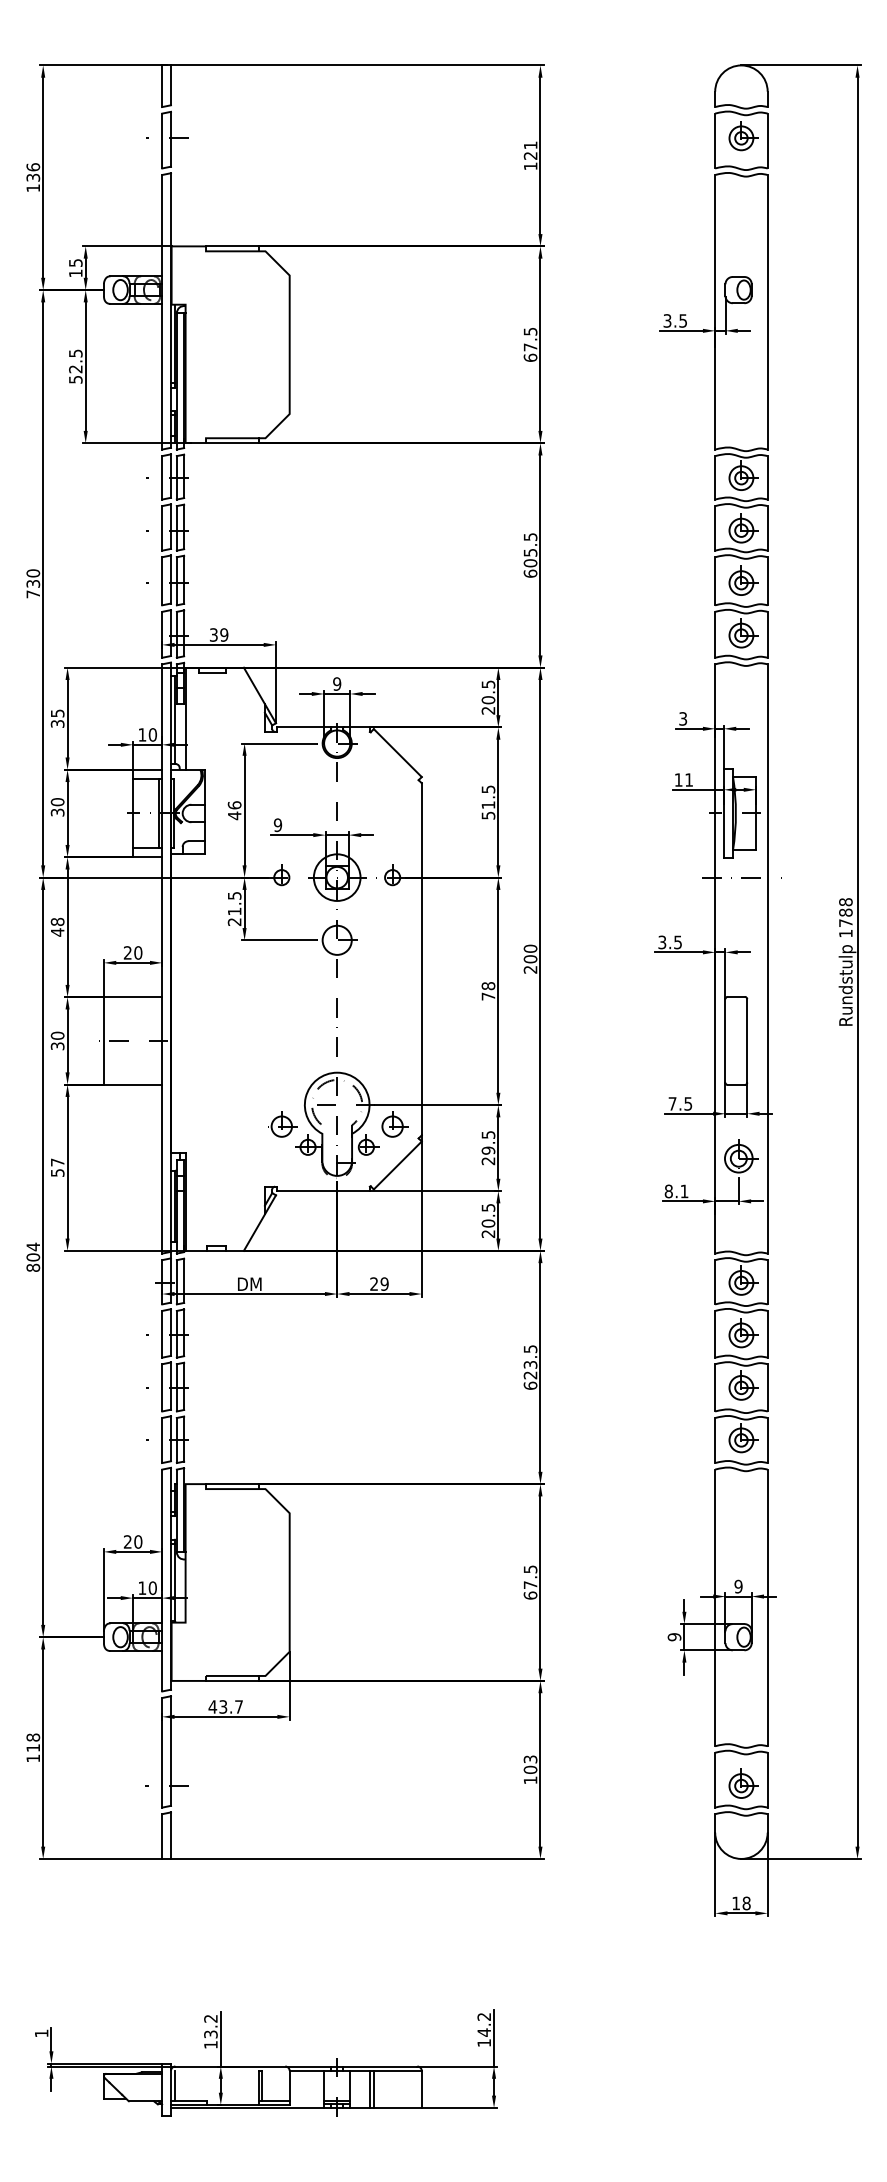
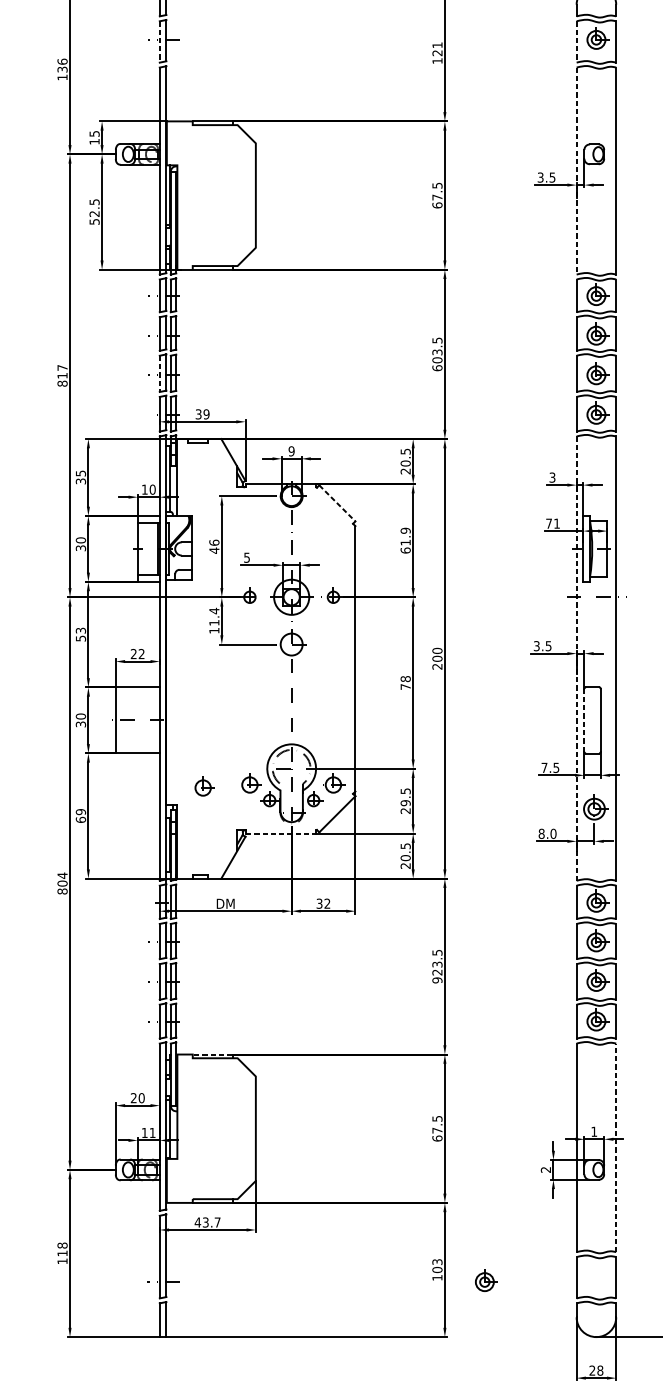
line: (162, 141) -> (159, 42), solid -> dashed
line: (715, 141) -> (576, 42), solid -> dashed
line: (715, 312) -> (576, 171), solid -> dashed
text: (529, 552) -> (436, 352), 605.5 -> 603.5
line: (162, 581) -> (159, 374), solid -> dashed
text: (33, 583) -> (62, 375), 730 -> 817
line: (397, 753) -> (337, 503), solid -> dashed
text: (678, 779) -> (548, 523), 11 -> 71
text: (488, 802) -> (405, 540), 51.5 -> 61.9
text: (277, 824) -> (246, 557), 9 -> 5
text: (234, 908) -> (214, 620), 21.5 -> 11.4
text: (57, 926) -> (80, 634), 48 -> 53
text: (138, 952) -> (141, 653), 20 -> 22
line: (715, 958) -> (576, 658), solid -> dashed
line: (725, 1040) -> (584, 720), solid -> dashed
part: (220, 1128) -> (203, 786), added
text: (57, 1167) -> (80, 815), 57 -> 69
line: (323, 1191) -> (281, 833), solid -> dashed
text: (684, 1191) -> (553, 833), 8.1 -> 8.0
text: (379, 1283) -> (323, 903), 29 -> 32
text: (530, 1385) -> (437, 980), 623.5 -> 923.5
line: (231, 1484) -> (211, 1054), solid -> dashed
text: (738, 1586) -> (594, 1131), 9 -> 1
text: (152, 1587) -> (152, 1132), 10 -> 11
line: (767, 1607) -> (616, 1147), solid -> dashed
text: (674, 1637) -> (545, 1170), 9 -> 2
part: (743, 1783) -> (486, 1280), moved
text: (735, 1903) -> (591, 1370), 18 -> 28

